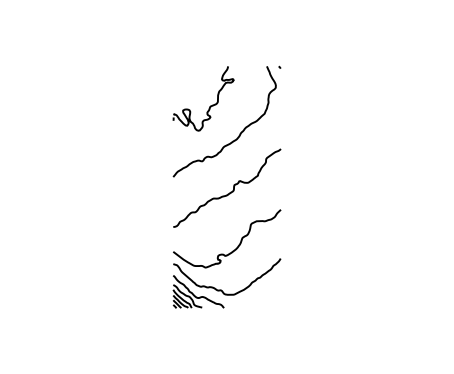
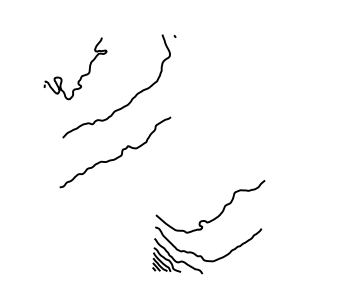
part: (210, 105) -> (82, 75), moved
part: (226, 258) -> (208, 225), moved

